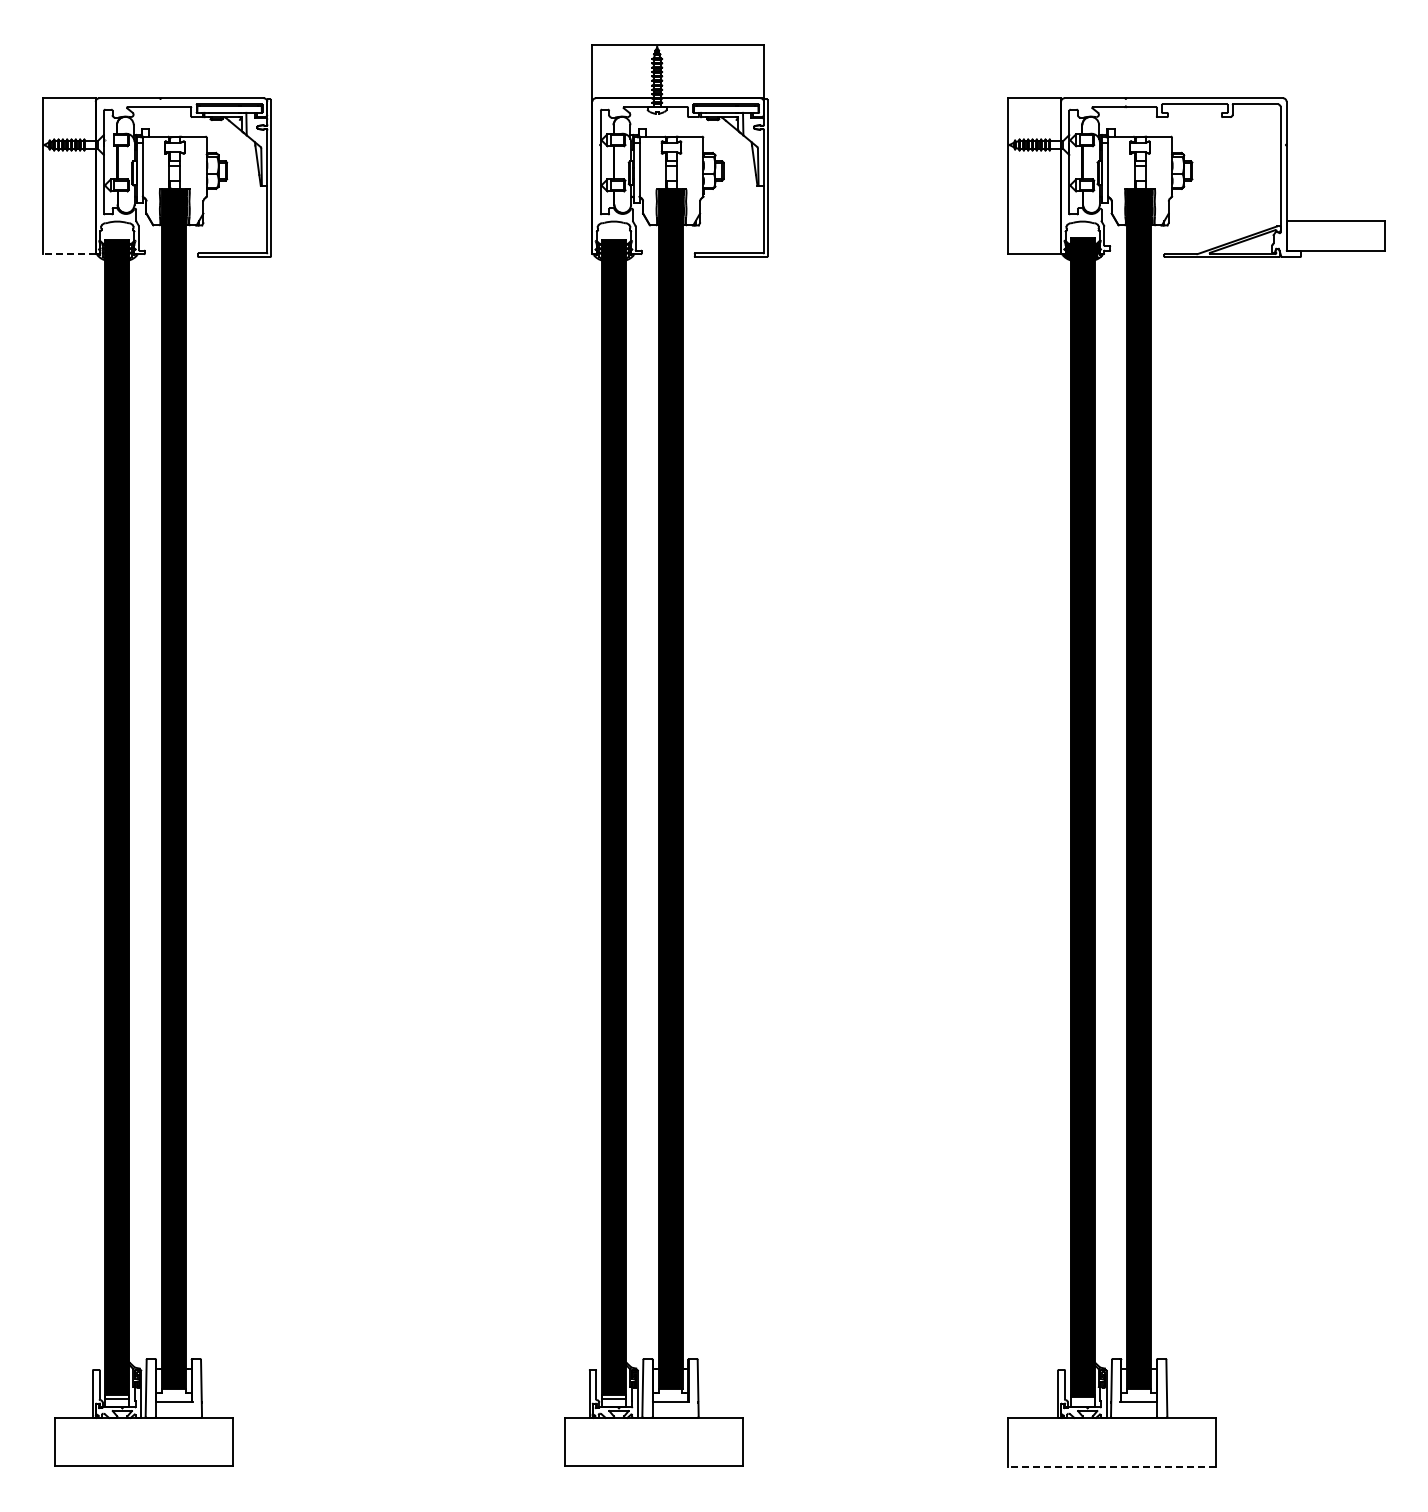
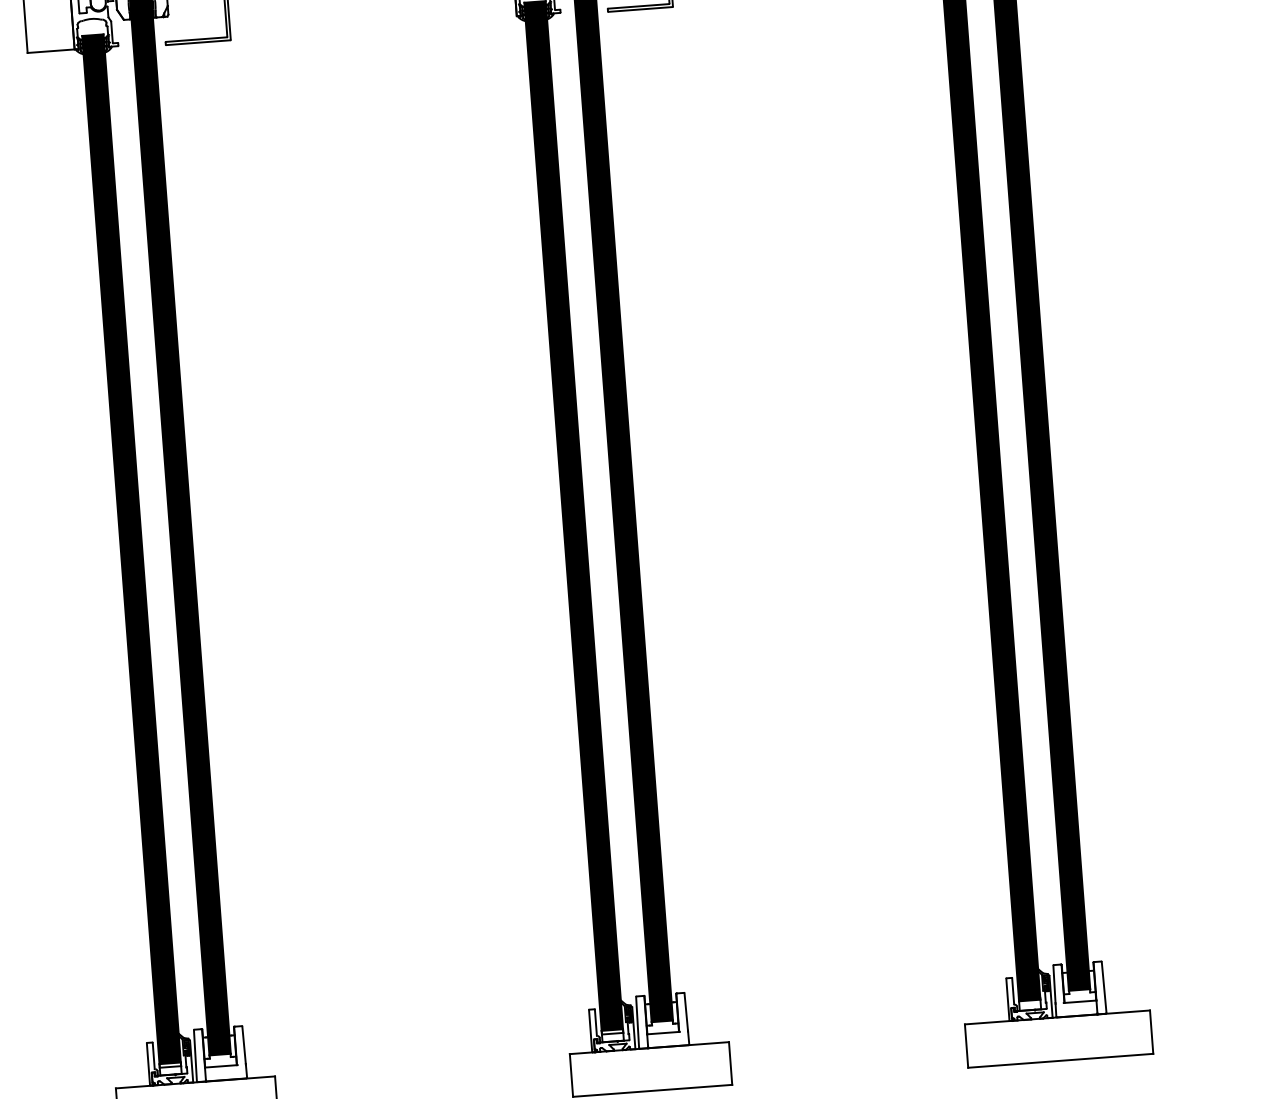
line: (68, 254) -> (50, 51), dashed -> solid
line: (1112, 1466) -> (1060, 1060), dashed -> solid

